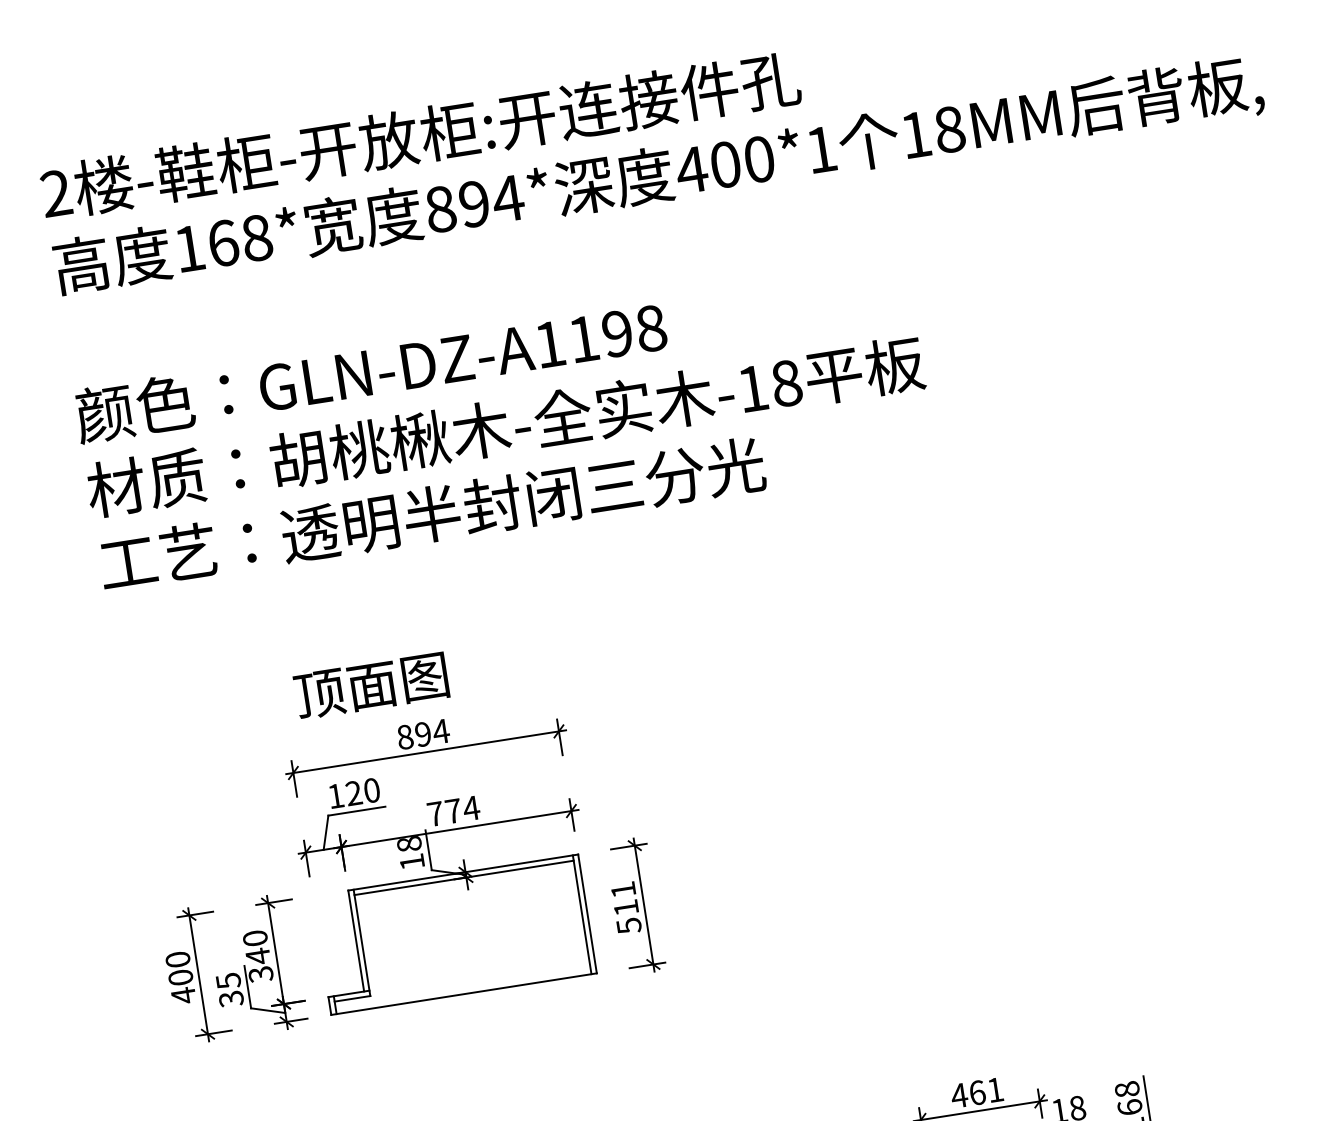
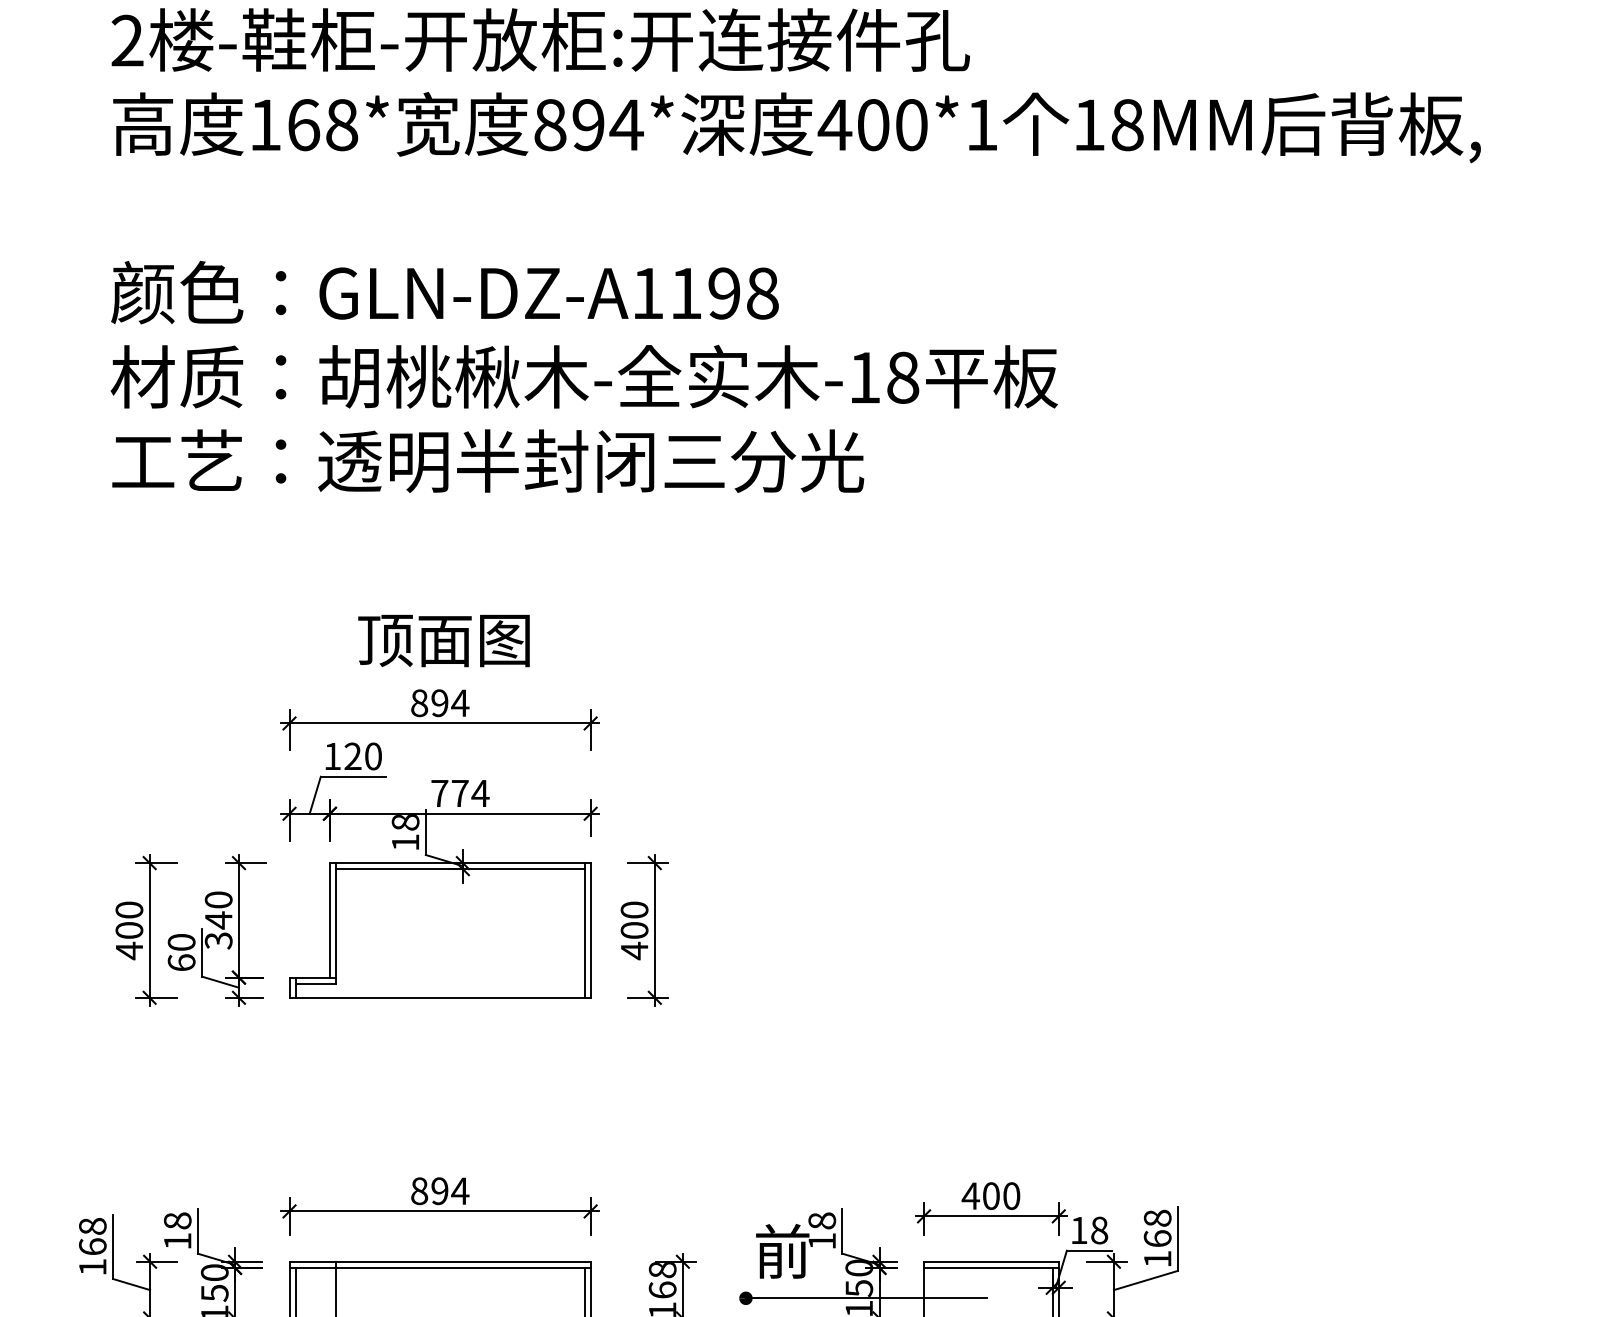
text: (370, 685) -> (443, 640), moved
text: (626, 907) -> (634, 930), 511 -> 400
text: (229, 989) -> (181, 952), 35 -> 60
text: (986, 1090) -> (1001, 1195), 461 -> 400

